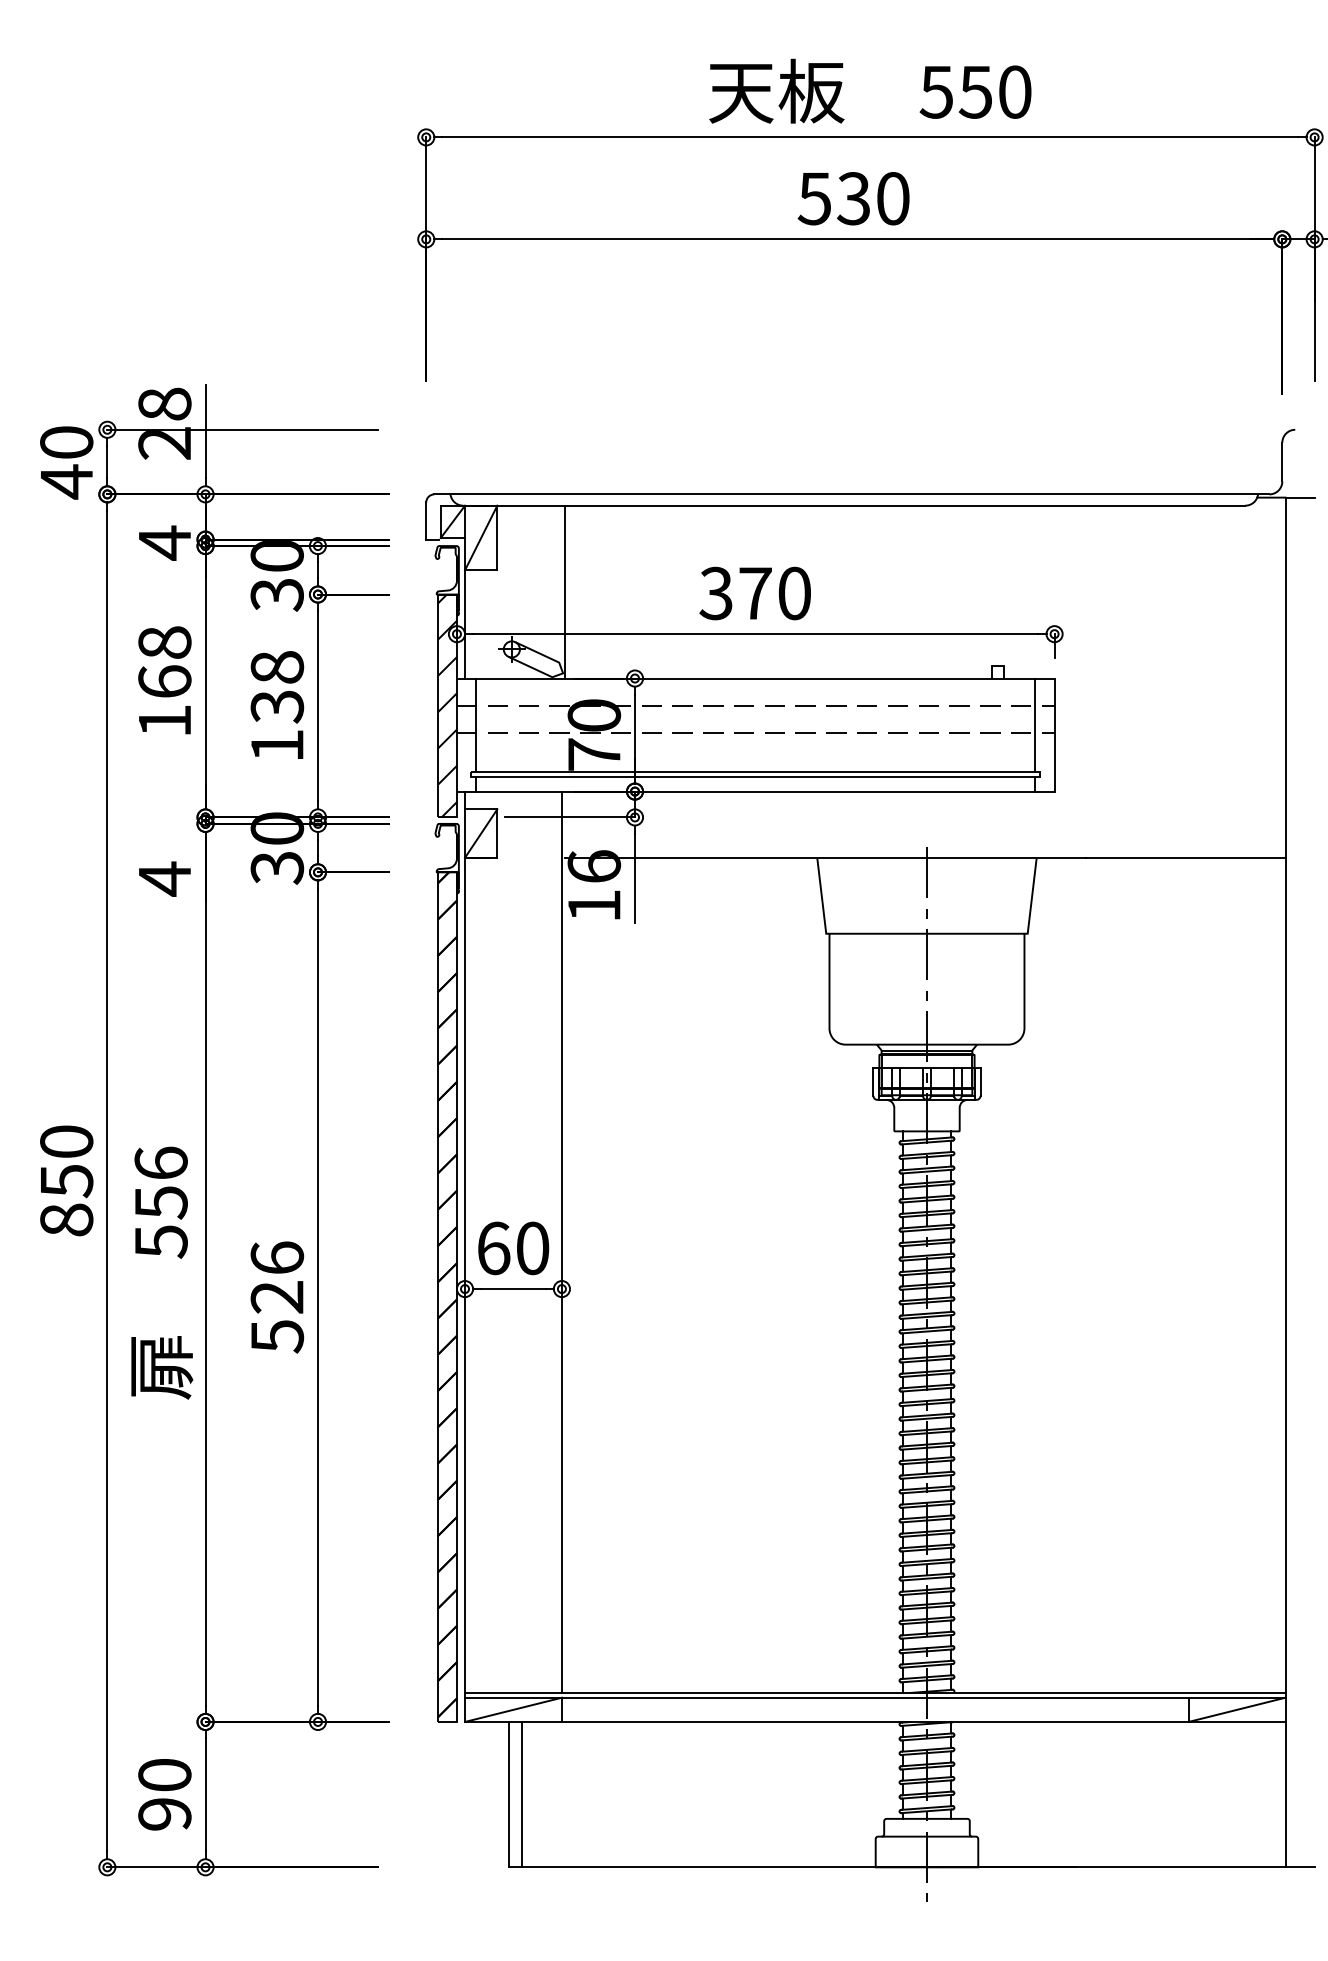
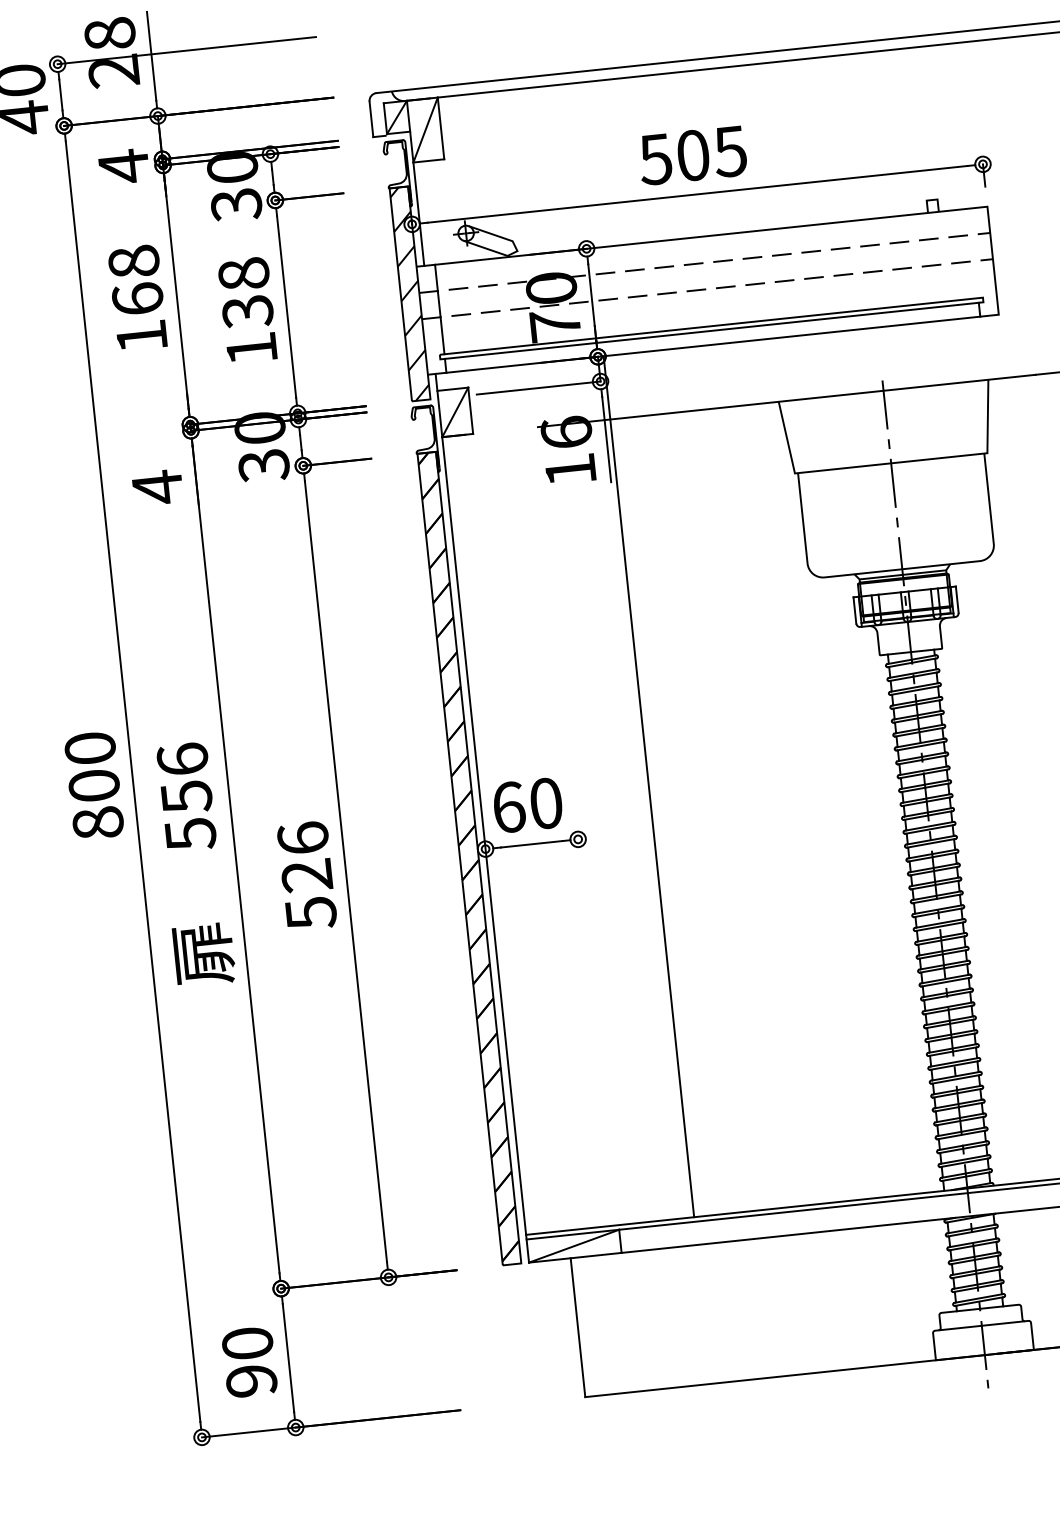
line: (565, 591) -> (511, 172), removed
text: (754, 593) -> (692, 155), 370 -> 505
line: (1035, 725) -> (973, 253), removed
text: (66, 1181) -> (94, 786), 850 -> 800
line: (561, 1241) -> (648, 786), moved
line: (521, 1794) -> (590, 1326), removed

